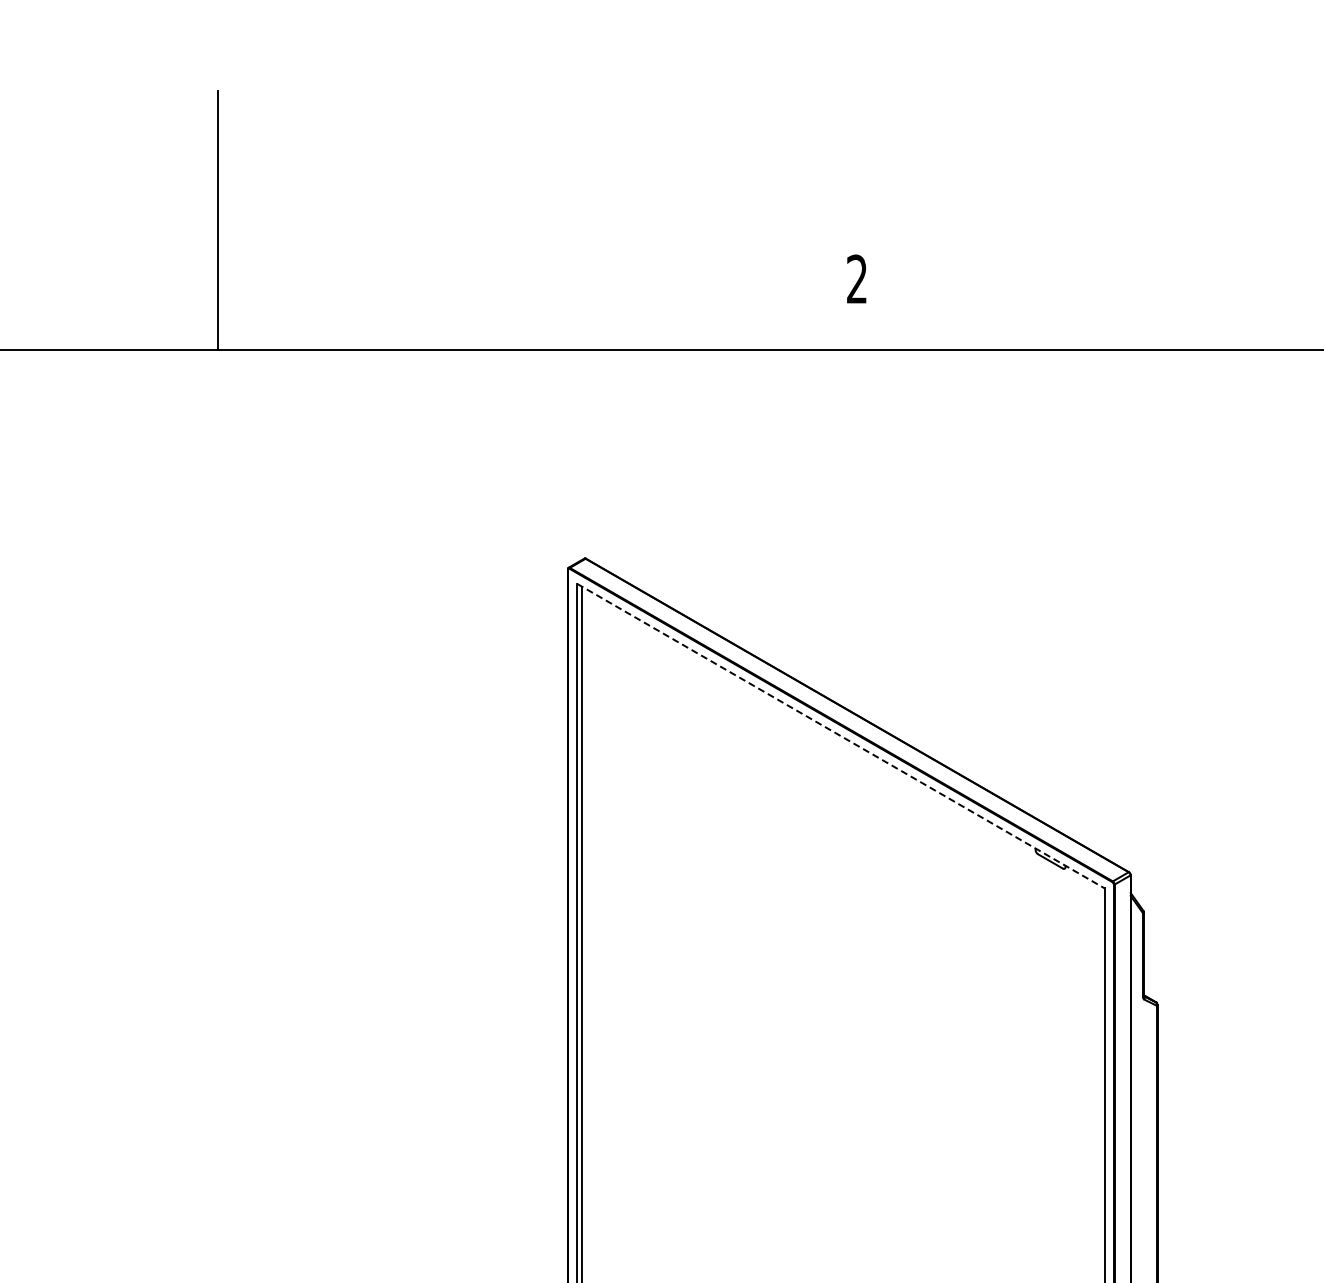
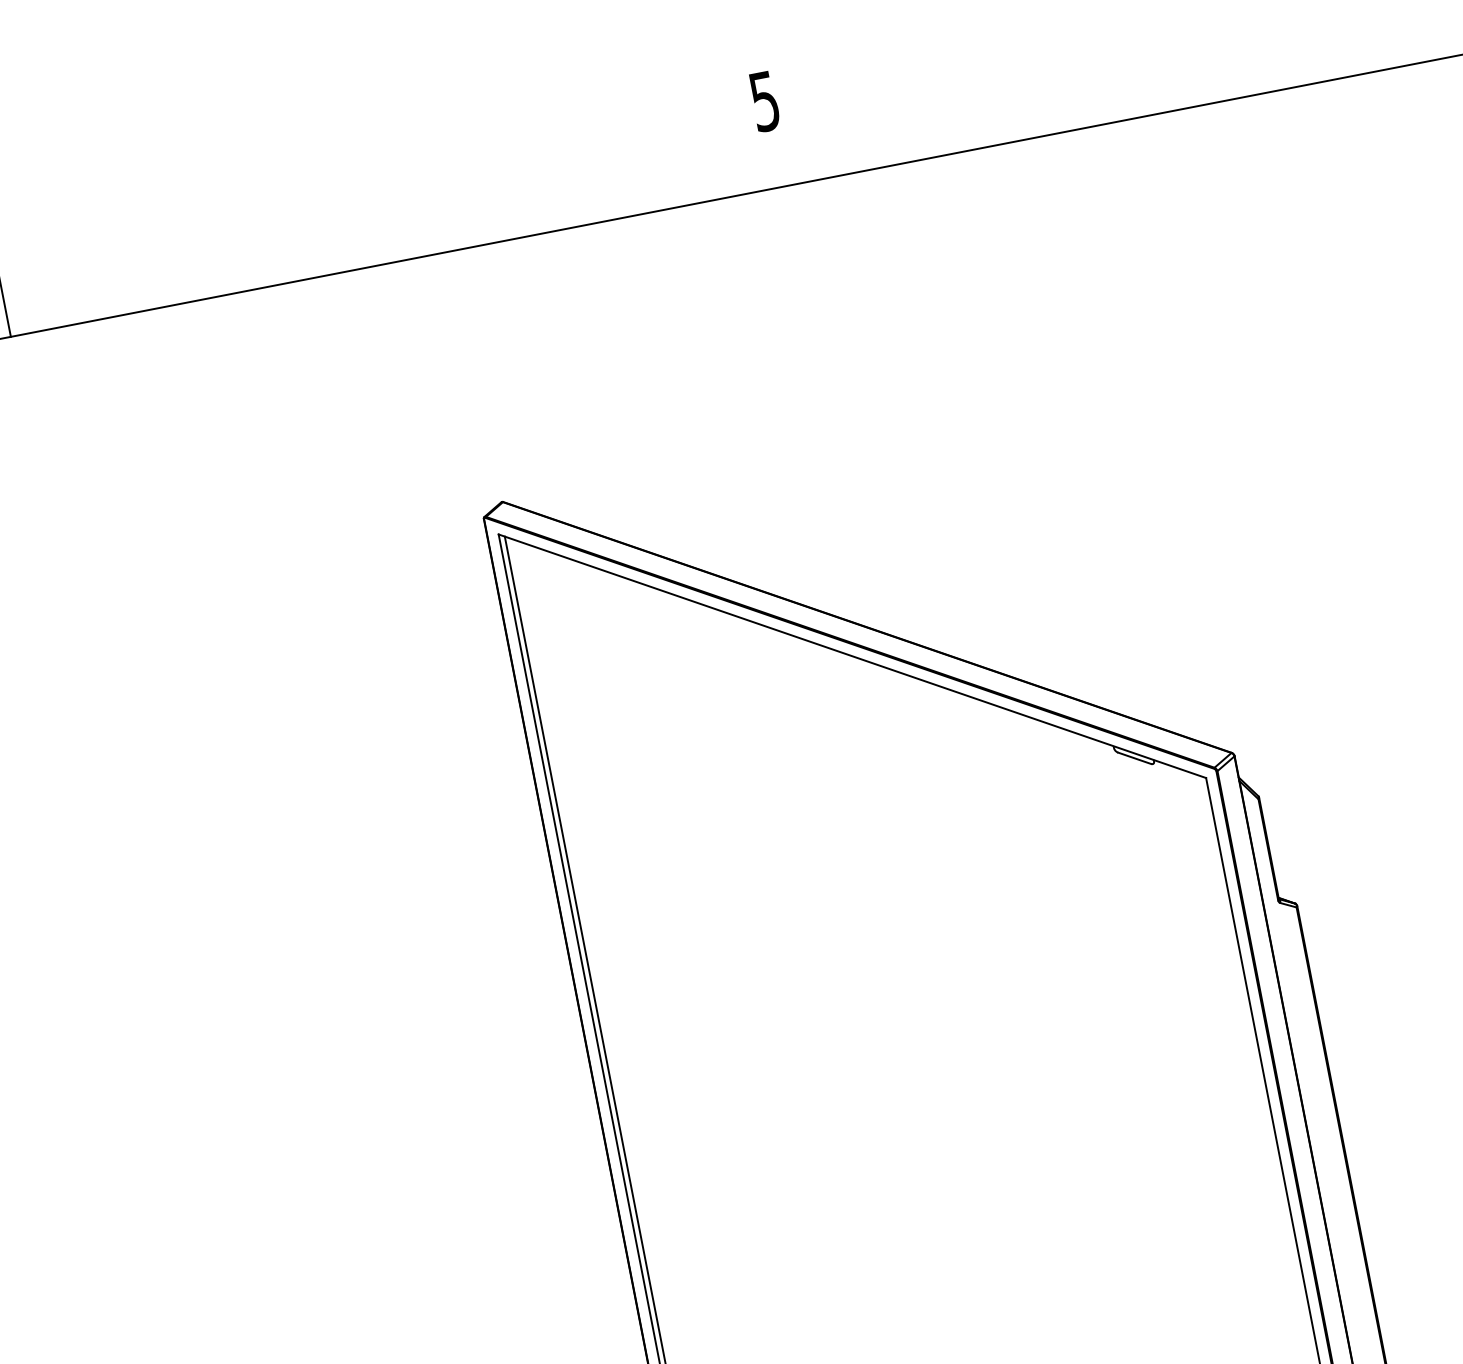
text: (856, 279) -> (764, 101), 2 -> 5
line: (841, 736) -> (853, 656), dashed -> solid

